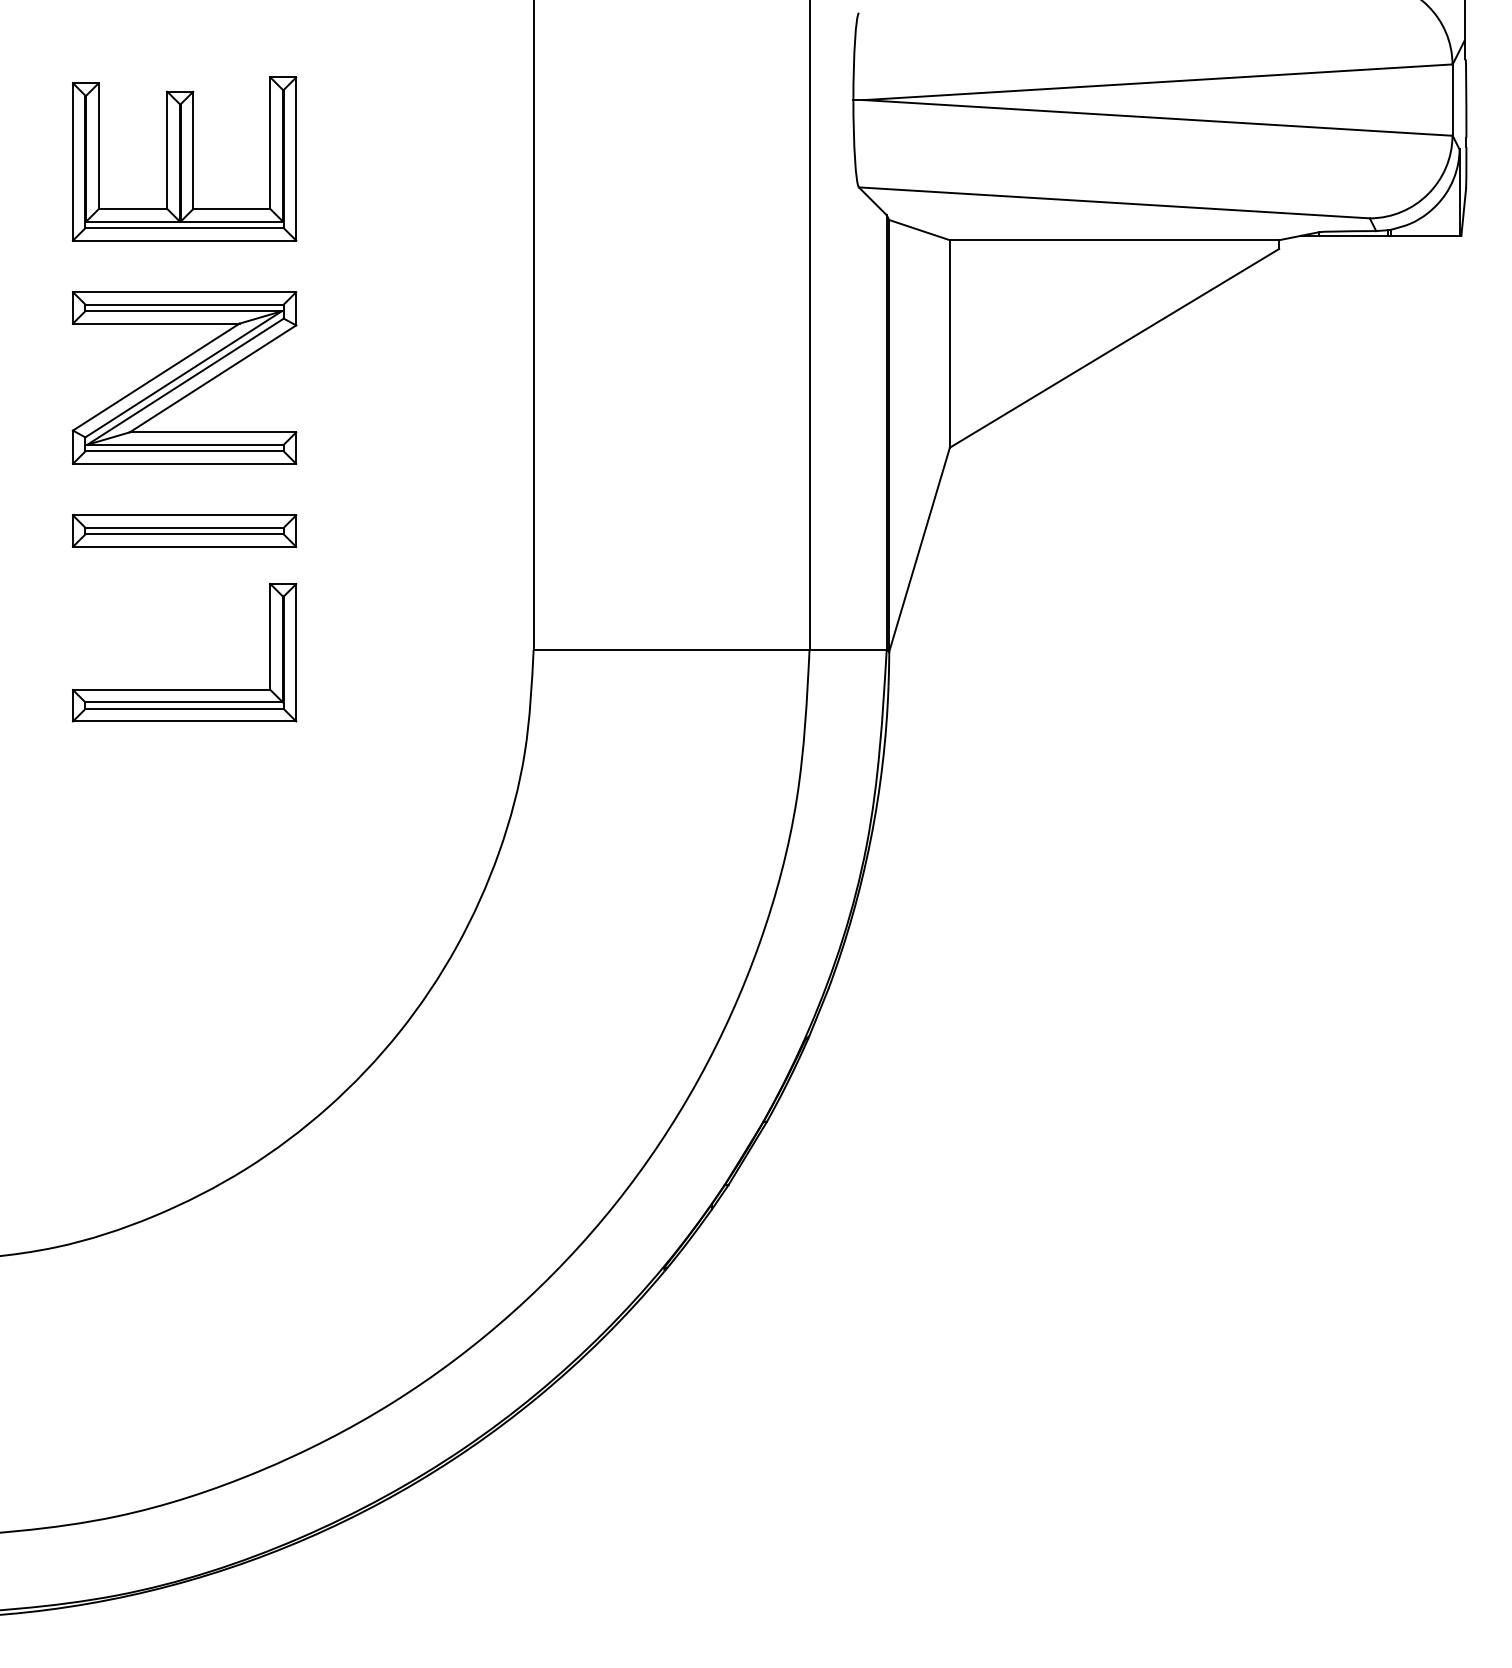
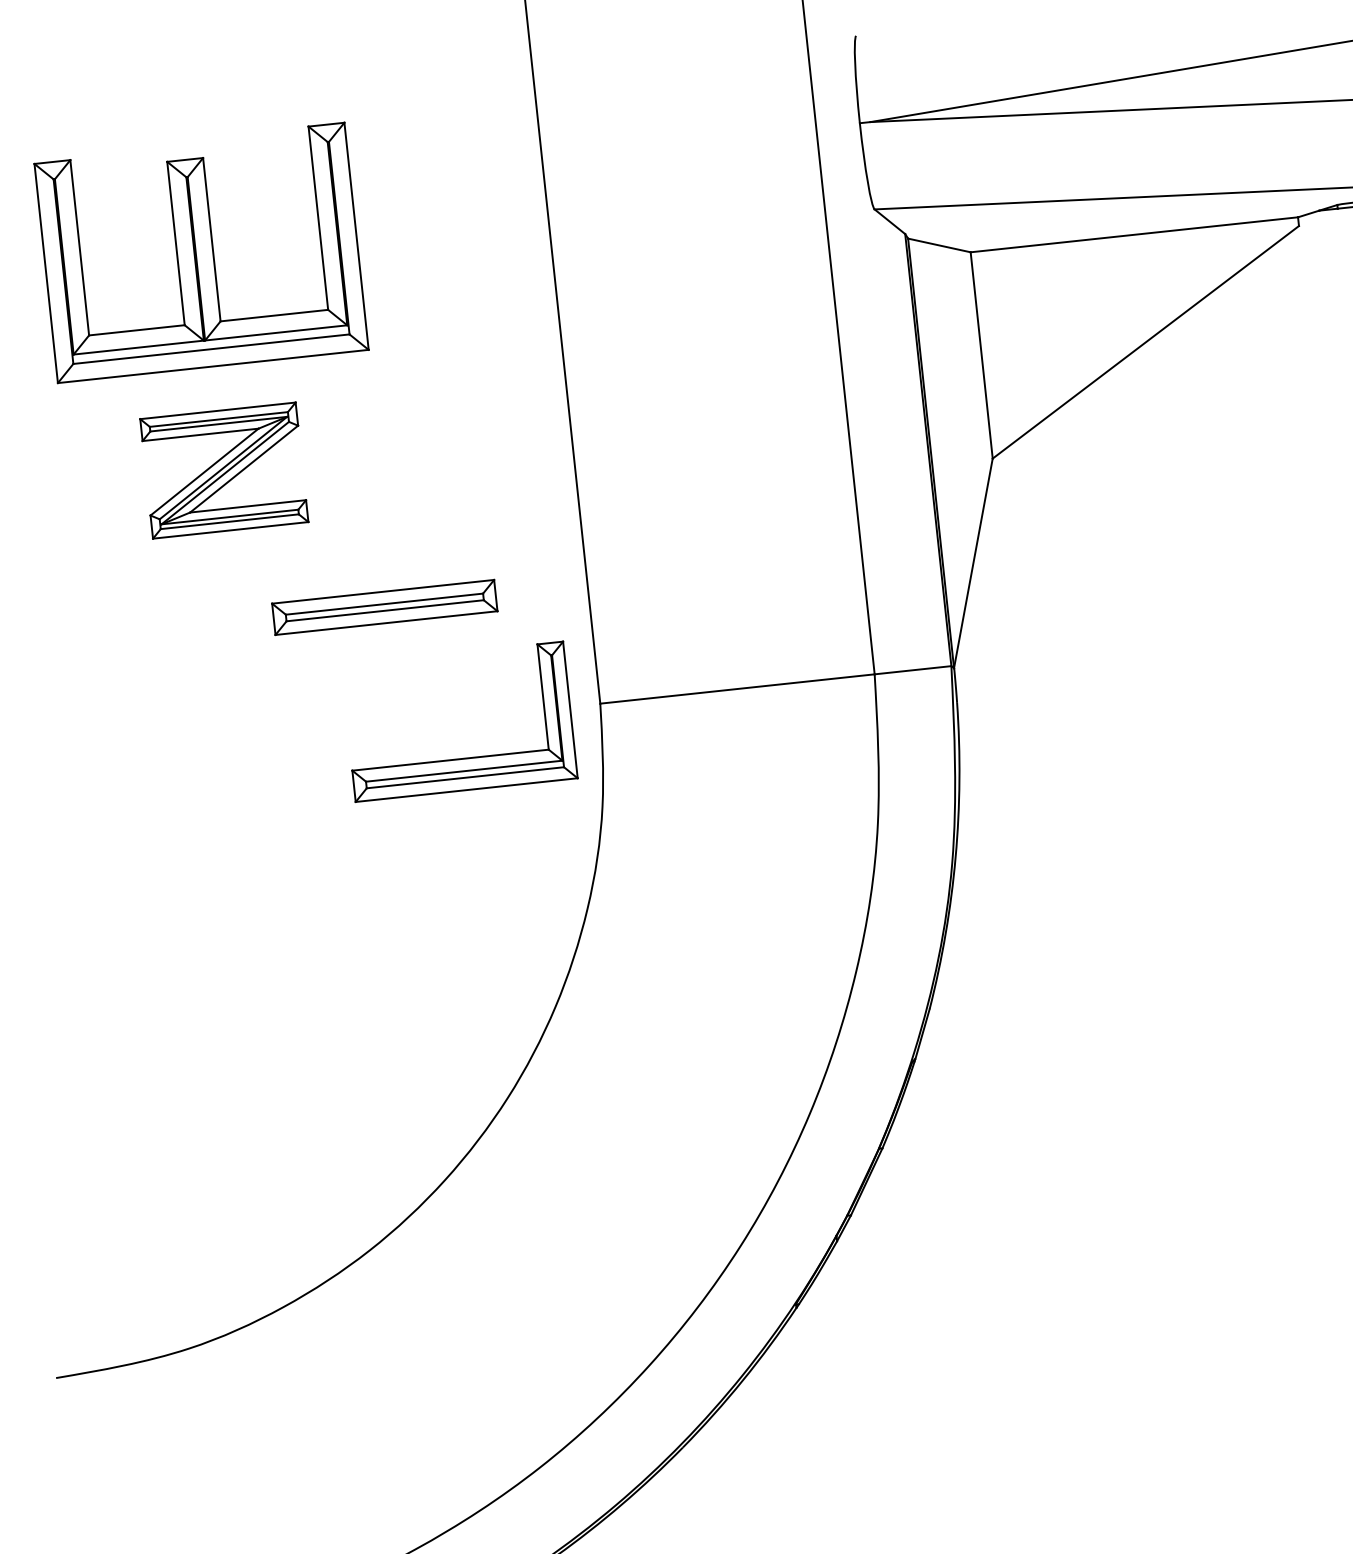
part: (184, 158) -> (200, 252), size x1.4
part: (184, 377) -> (224, 470), size x0.7
part: (184, 530) -> (384, 606), moved
part: (184, 689) -> (463, 758), moved

